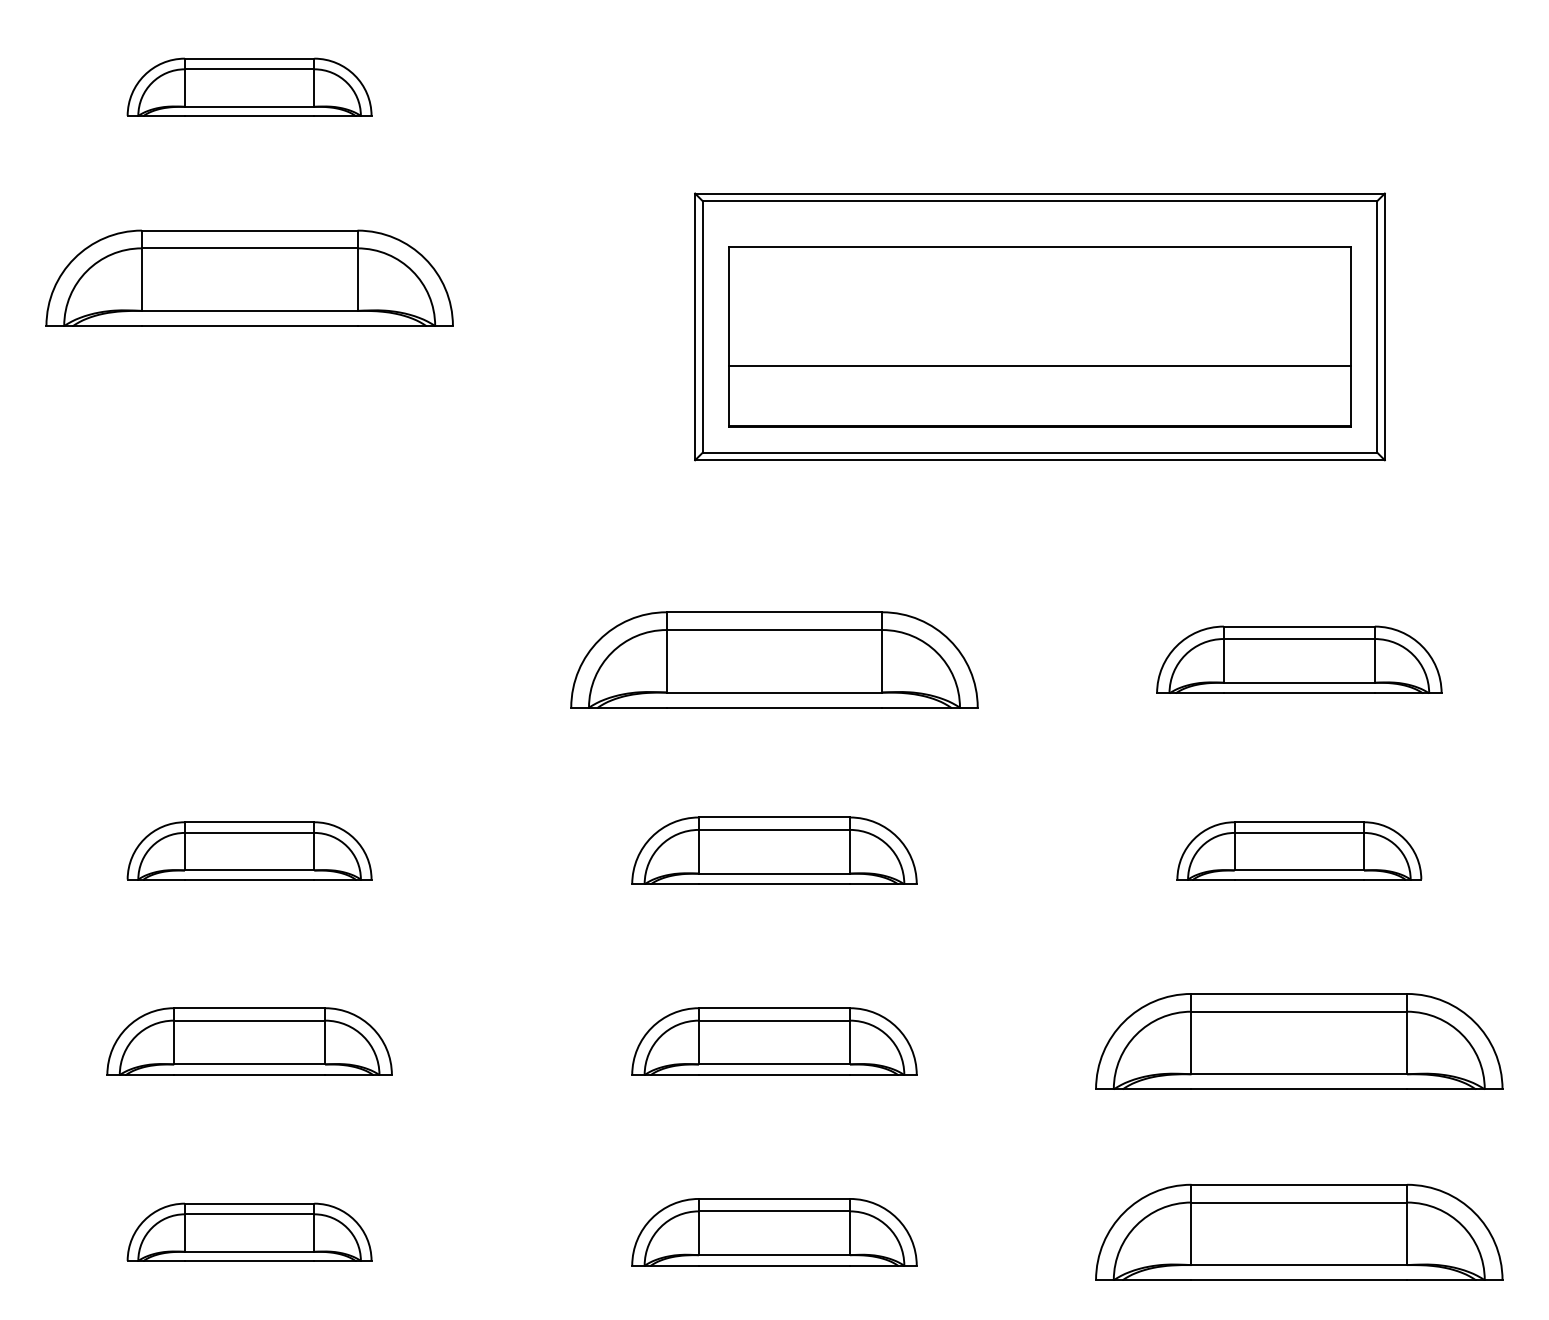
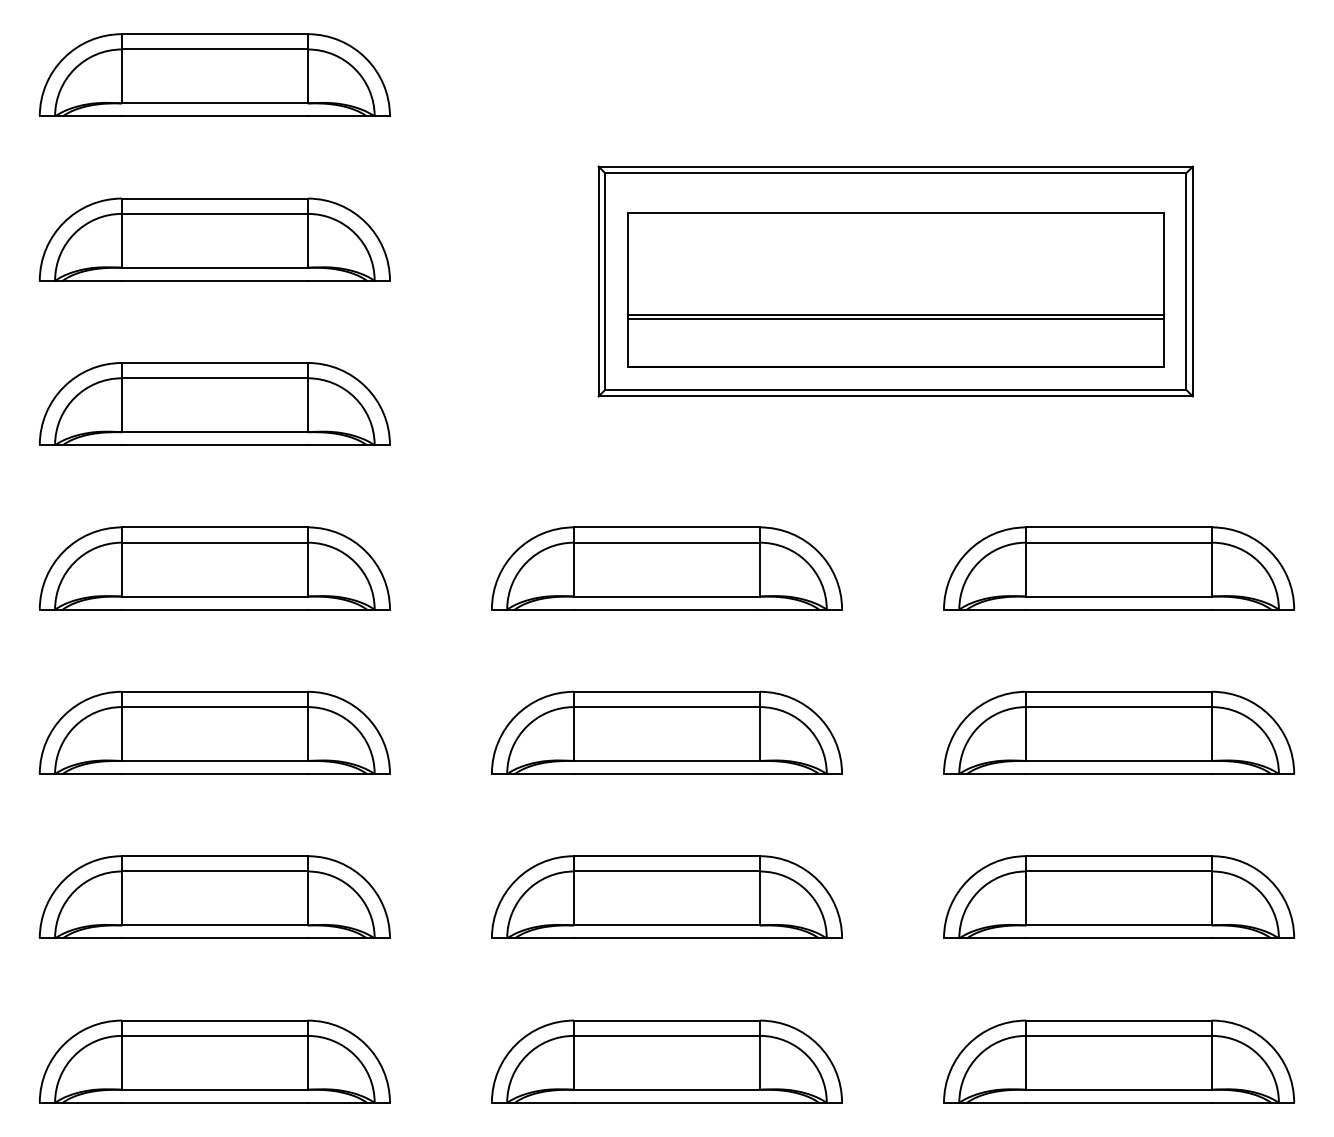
part: (249, 86) -> (214, 74), size x1.67
line: (1039, 370) -> (895, 319), added
part: (249, 468) -> (214, 403), added
part: (249, 659) -> (214, 568), added
part: (1299, 659) -> (1119, 568), size x1.43
part: (249, 850) -> (214, 732), size x1.67
part: (774, 850) -> (667, 732), size x1.43
part: (1299, 850) -> (1119, 732), size x1.67
part: (249, 1041) -> (214, 897), size x1.43
part: (774, 1041) -> (667, 897), size x1.43
part: (249, 1231) -> (214, 1060), size x1.67
part: (774, 1231) -> (667, 1060), size x1.43

